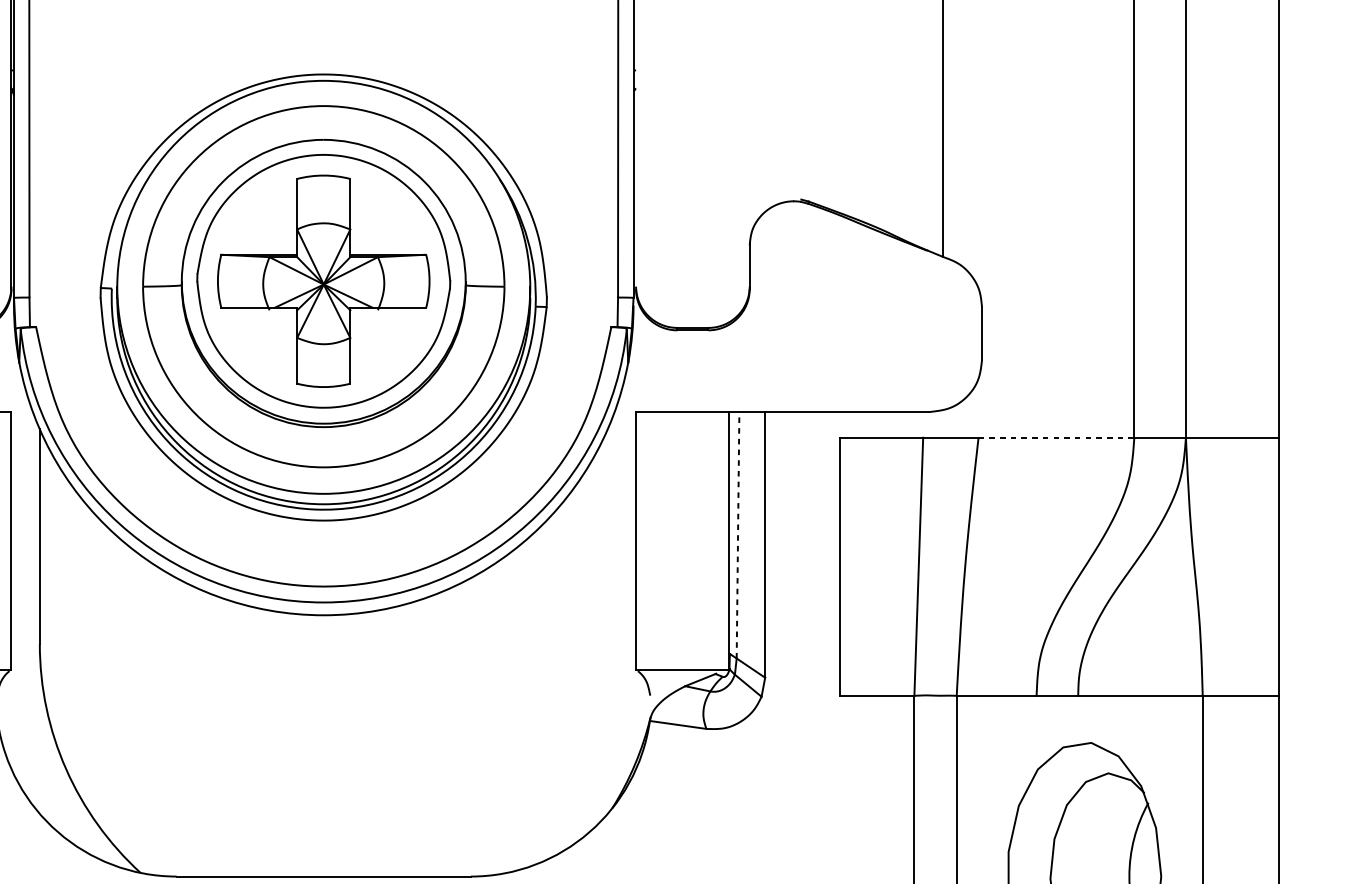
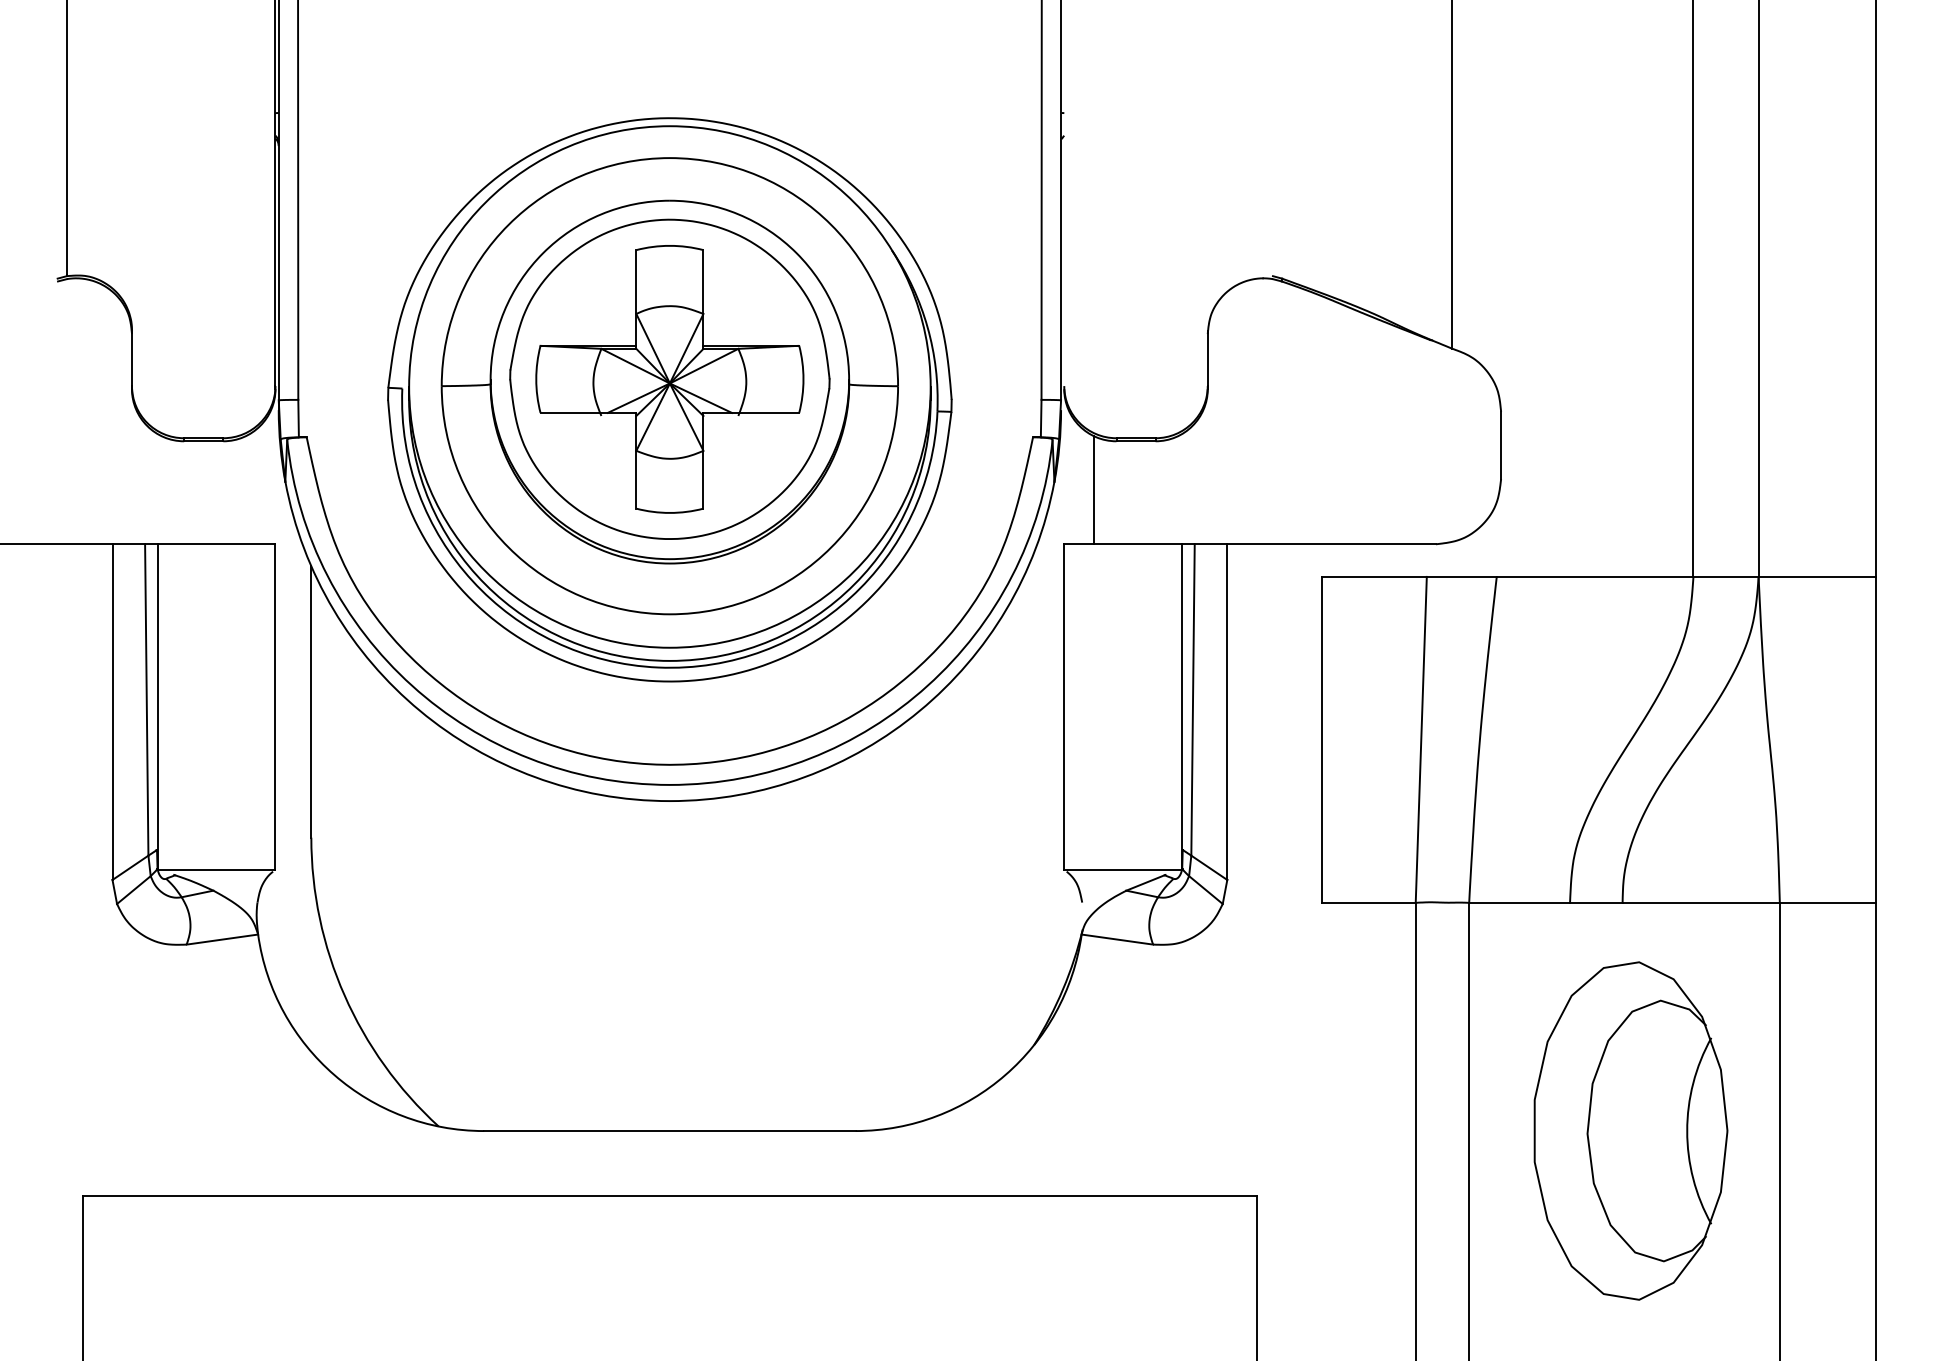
line: (659, 369) -> (1093, 490), added
line: (1056, 437) -> (1595, 576), dashed -> solid
line: (738, 534) -> (1193, 699), dashed -> solid

